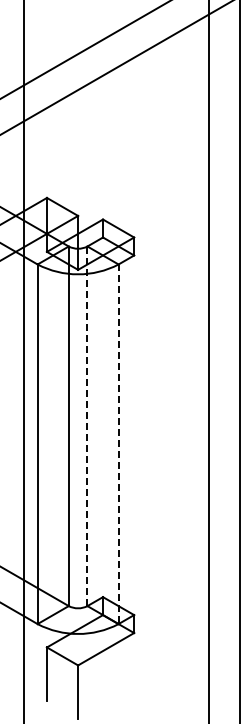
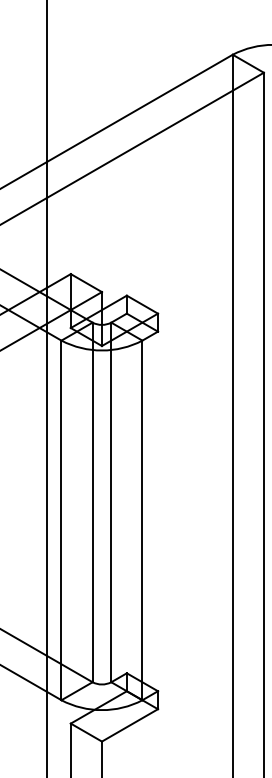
line: (87, 426) -> (111, 502), dashed -> solid
line: (118, 444) -> (142, 520), dashed -> solid

